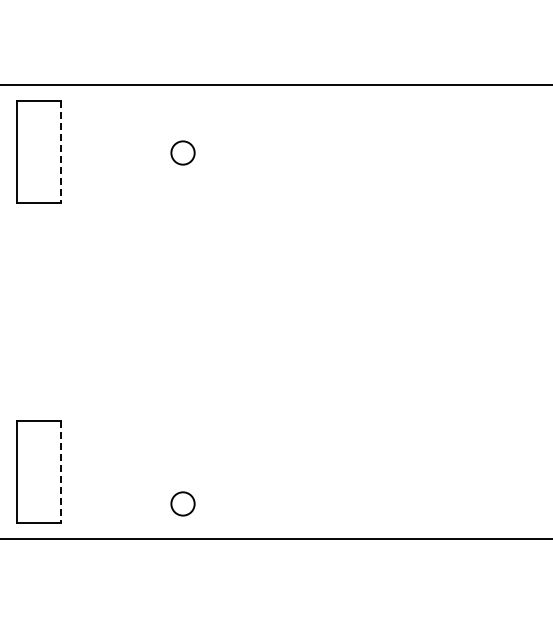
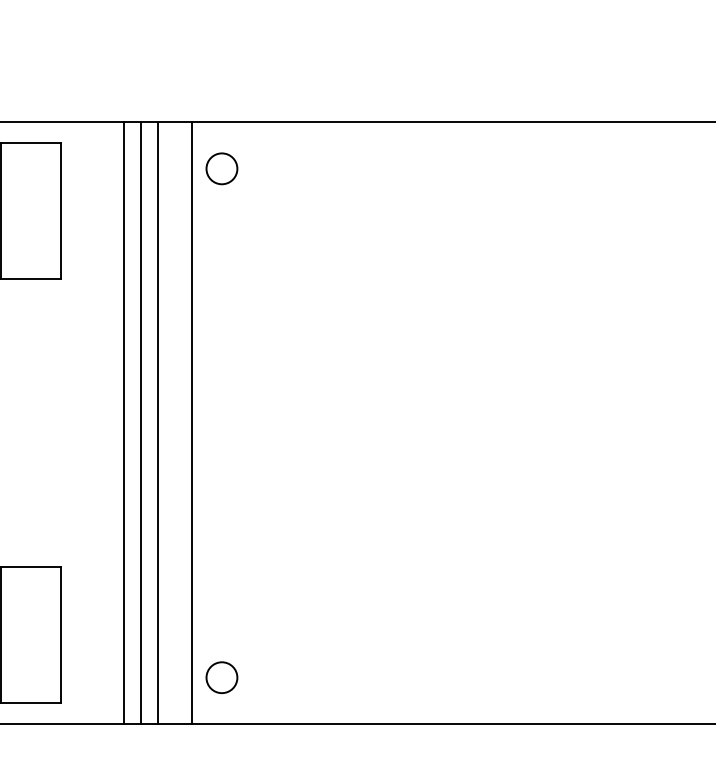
line: (61, 152) -> (60, 211), dashed -> solid
circle: (182, 152) -> (221, 168), moved
line: (109, 311) -> (124, 422), added
line: (122, 311) -> (141, 422), added
line: (135, 311) -> (158, 422), added
line: (160, 311) -> (192, 422), added
line: (61, 472) -> (60, 636), dashed -> solid

